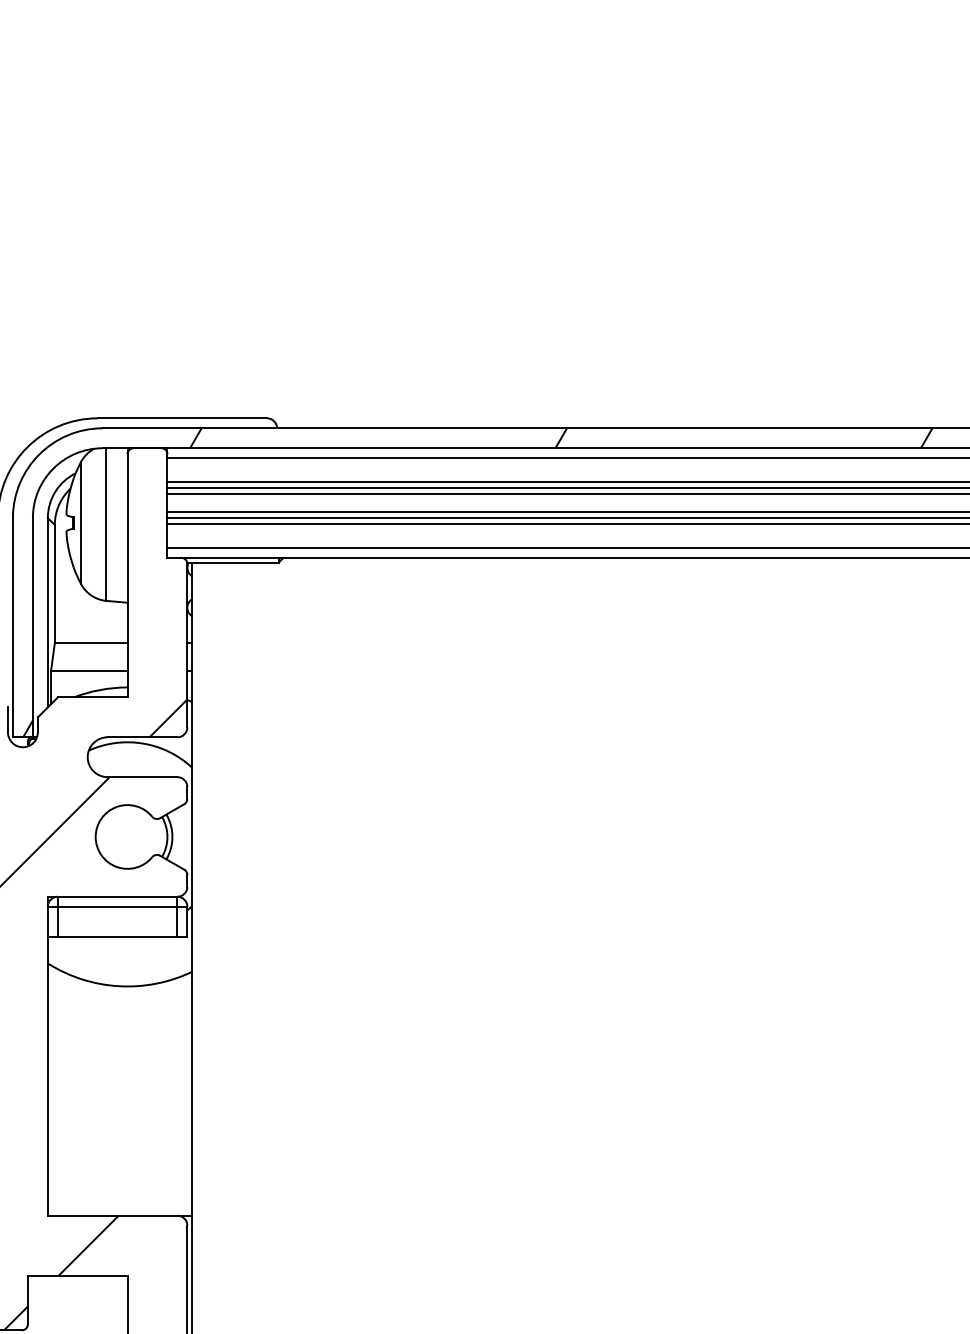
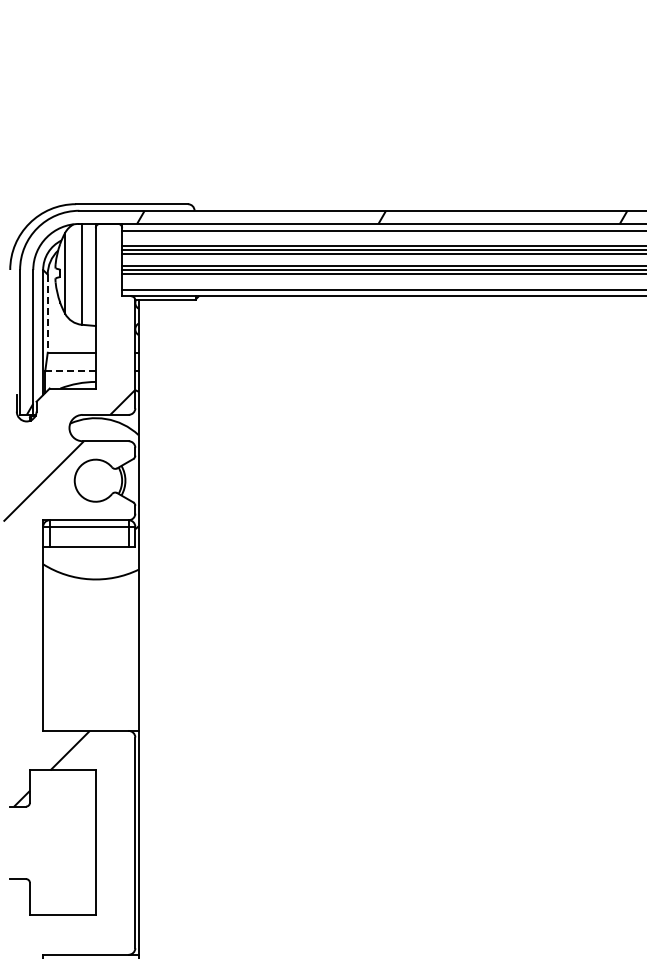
line: (54, 585) -> (47, 314), solid -> dashed
line: (89, 671) -> (70, 371), solid -> dashed

